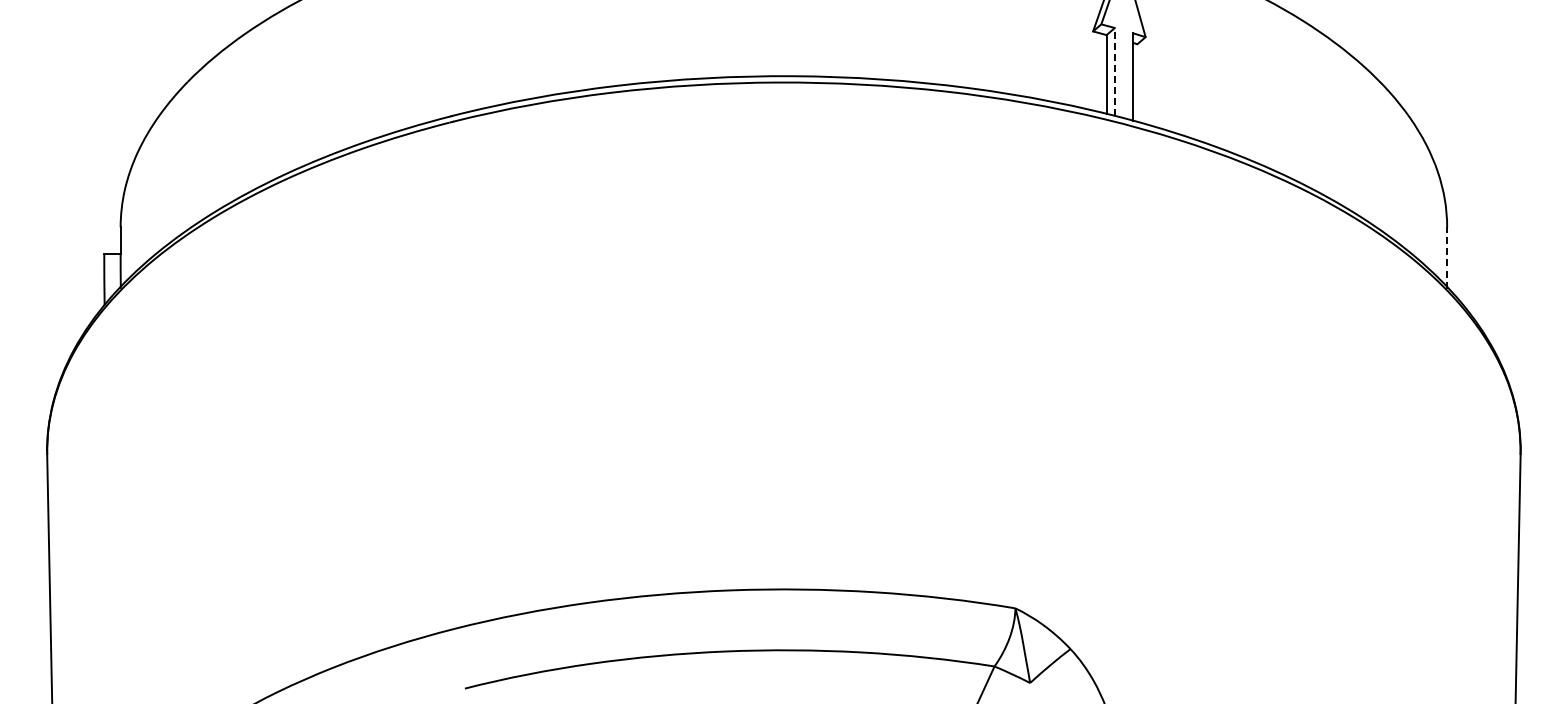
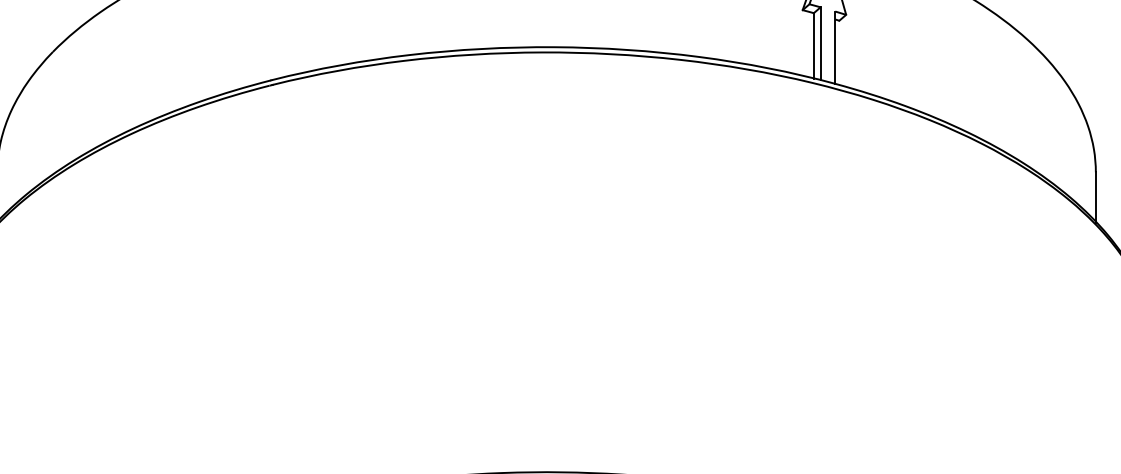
line: (1114, 71) -> (820, 43), dashed -> solid
line: (1447, 258) -> (1096, 198), dashed -> solid

